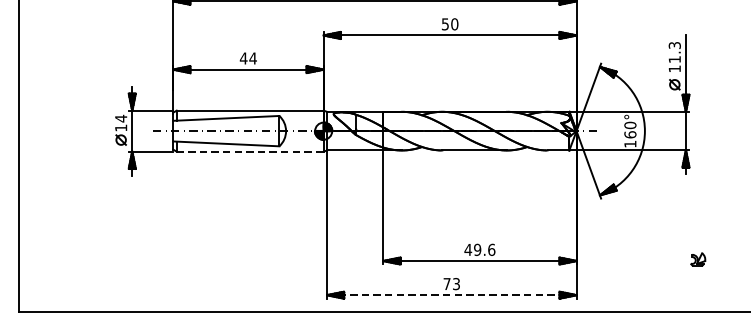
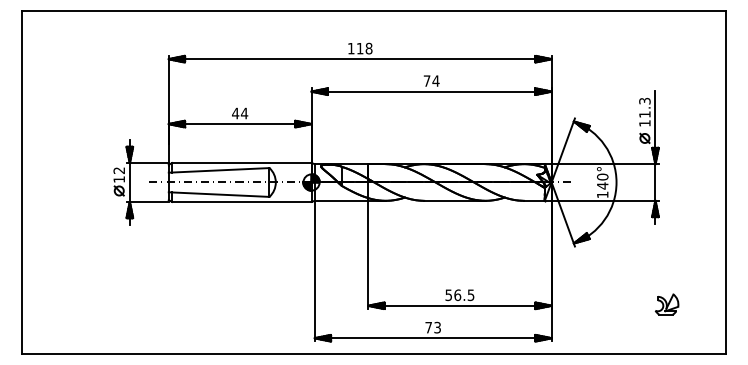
text: (450, 23) -> (431, 80), 50 -> 74
text: (120, 118) -> (118, 170), 14 -> 12
text: (630, 134) -> (602, 185), 160° -> 140°
line: (249, 151) -> (241, 201), dashed -> solid
text: (479, 250) -> (459, 295), 49.6 -> 56.5
part: (697, 259) -> (666, 304), size x1.67
line: (452, 295) -> (433, 338), dashed -> solid

